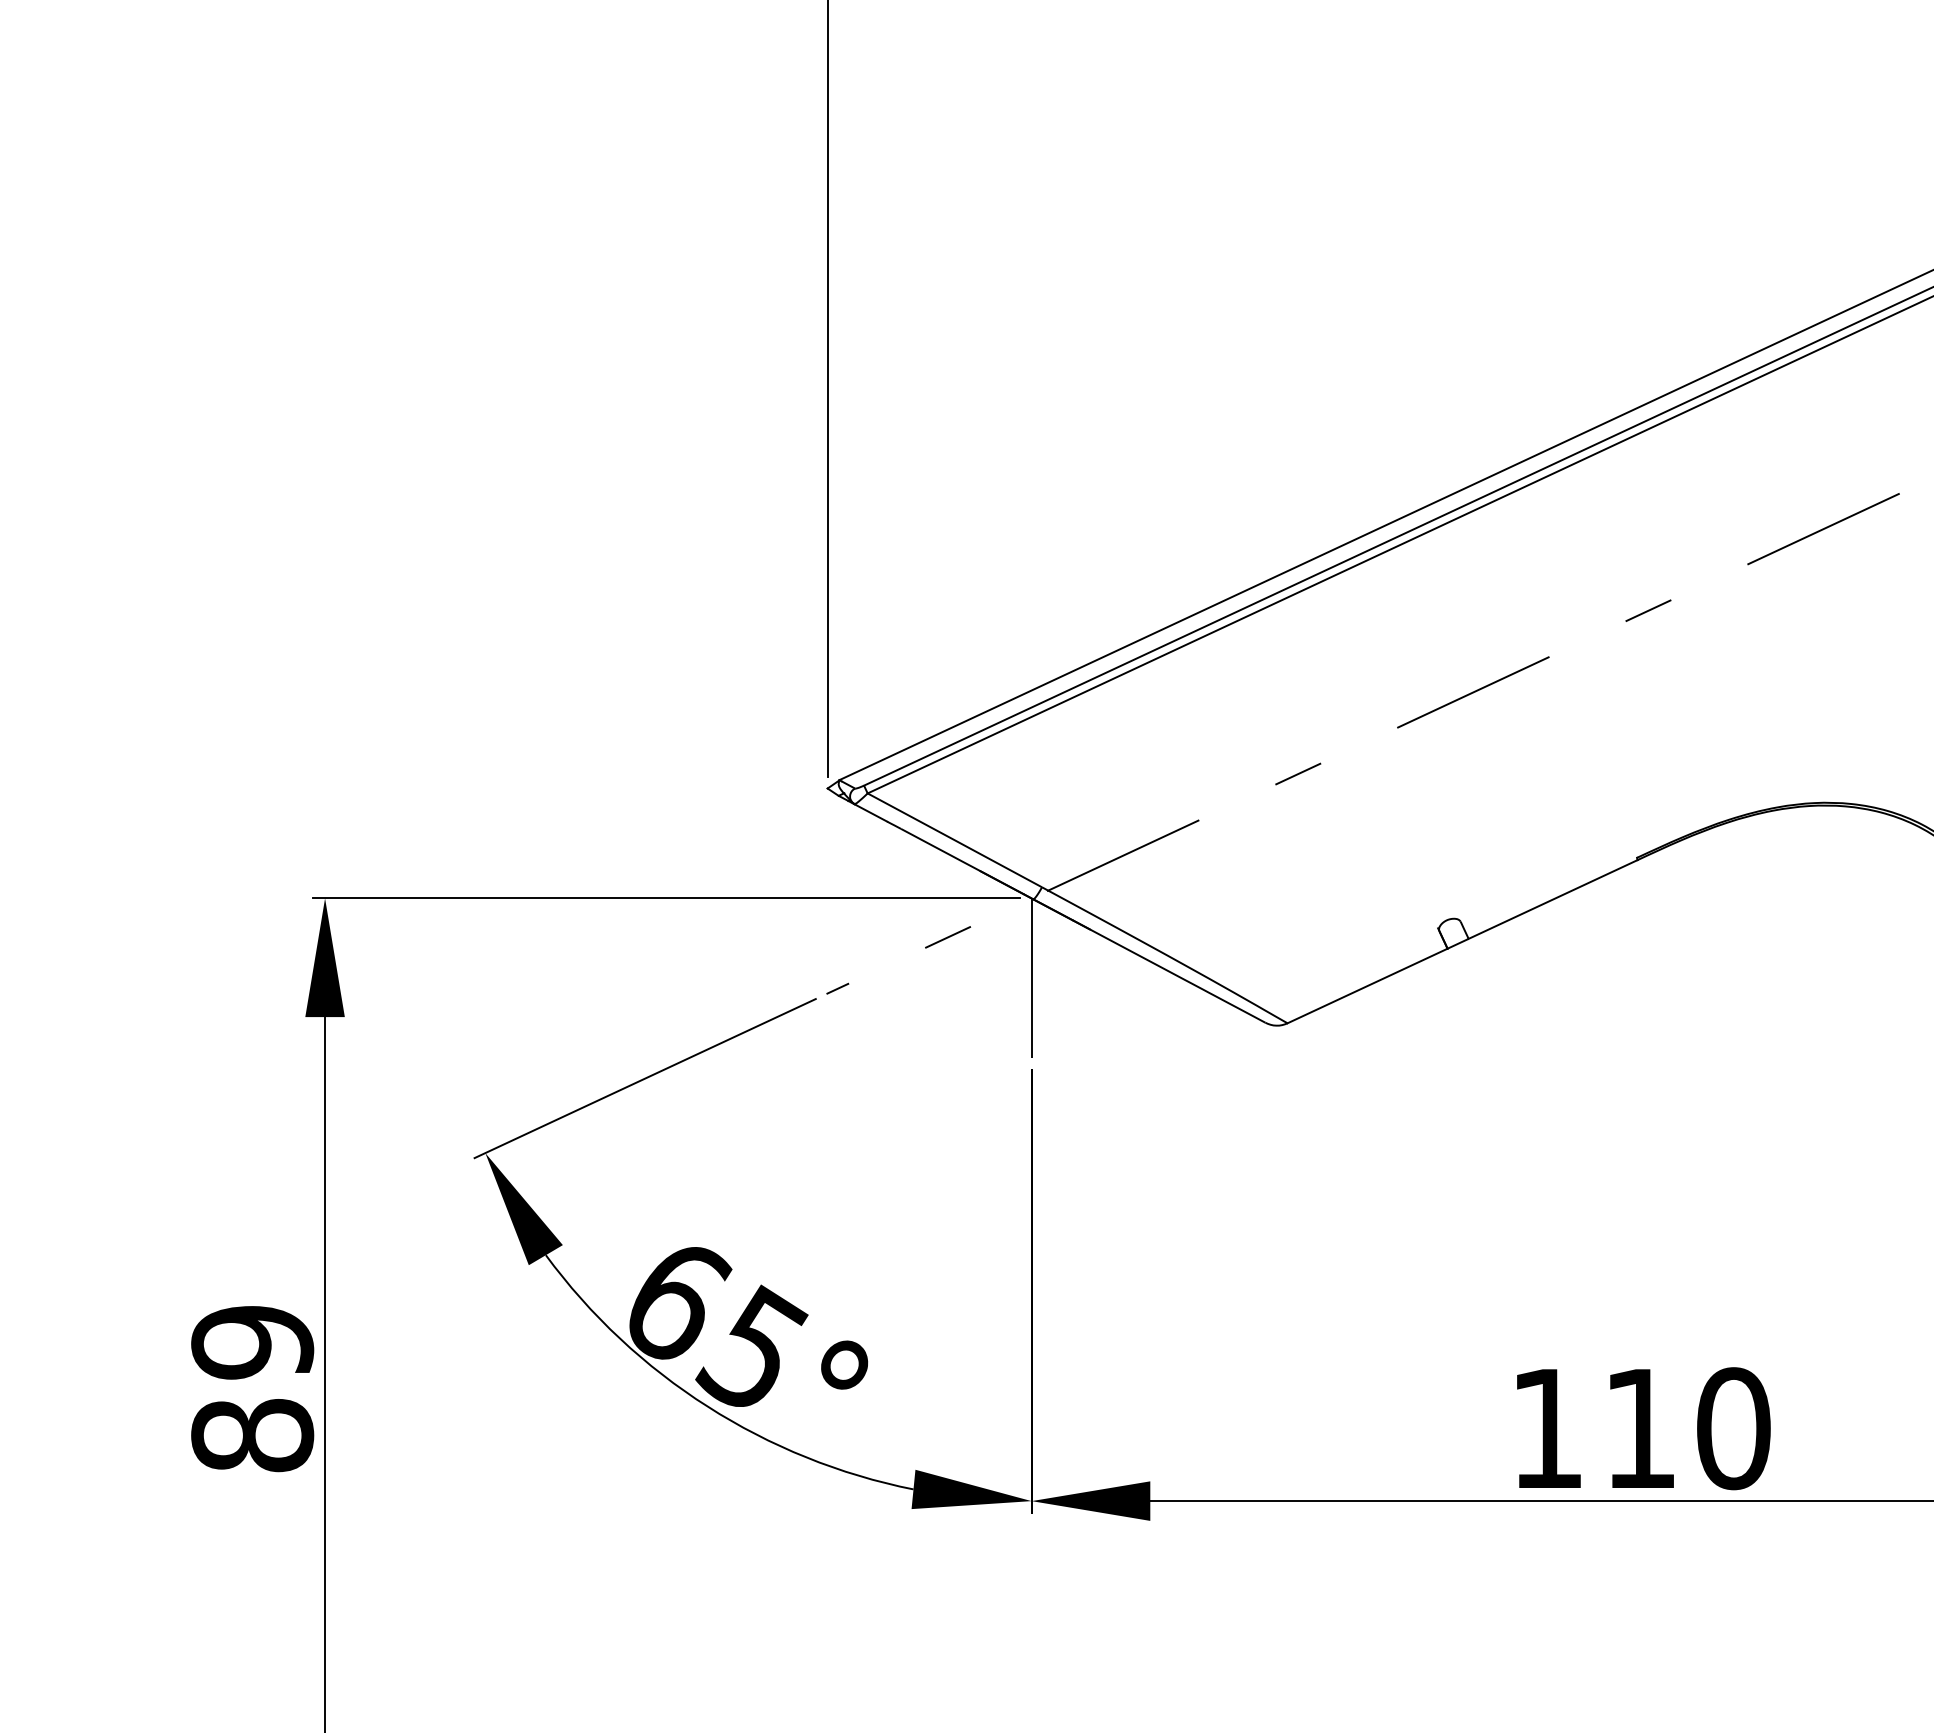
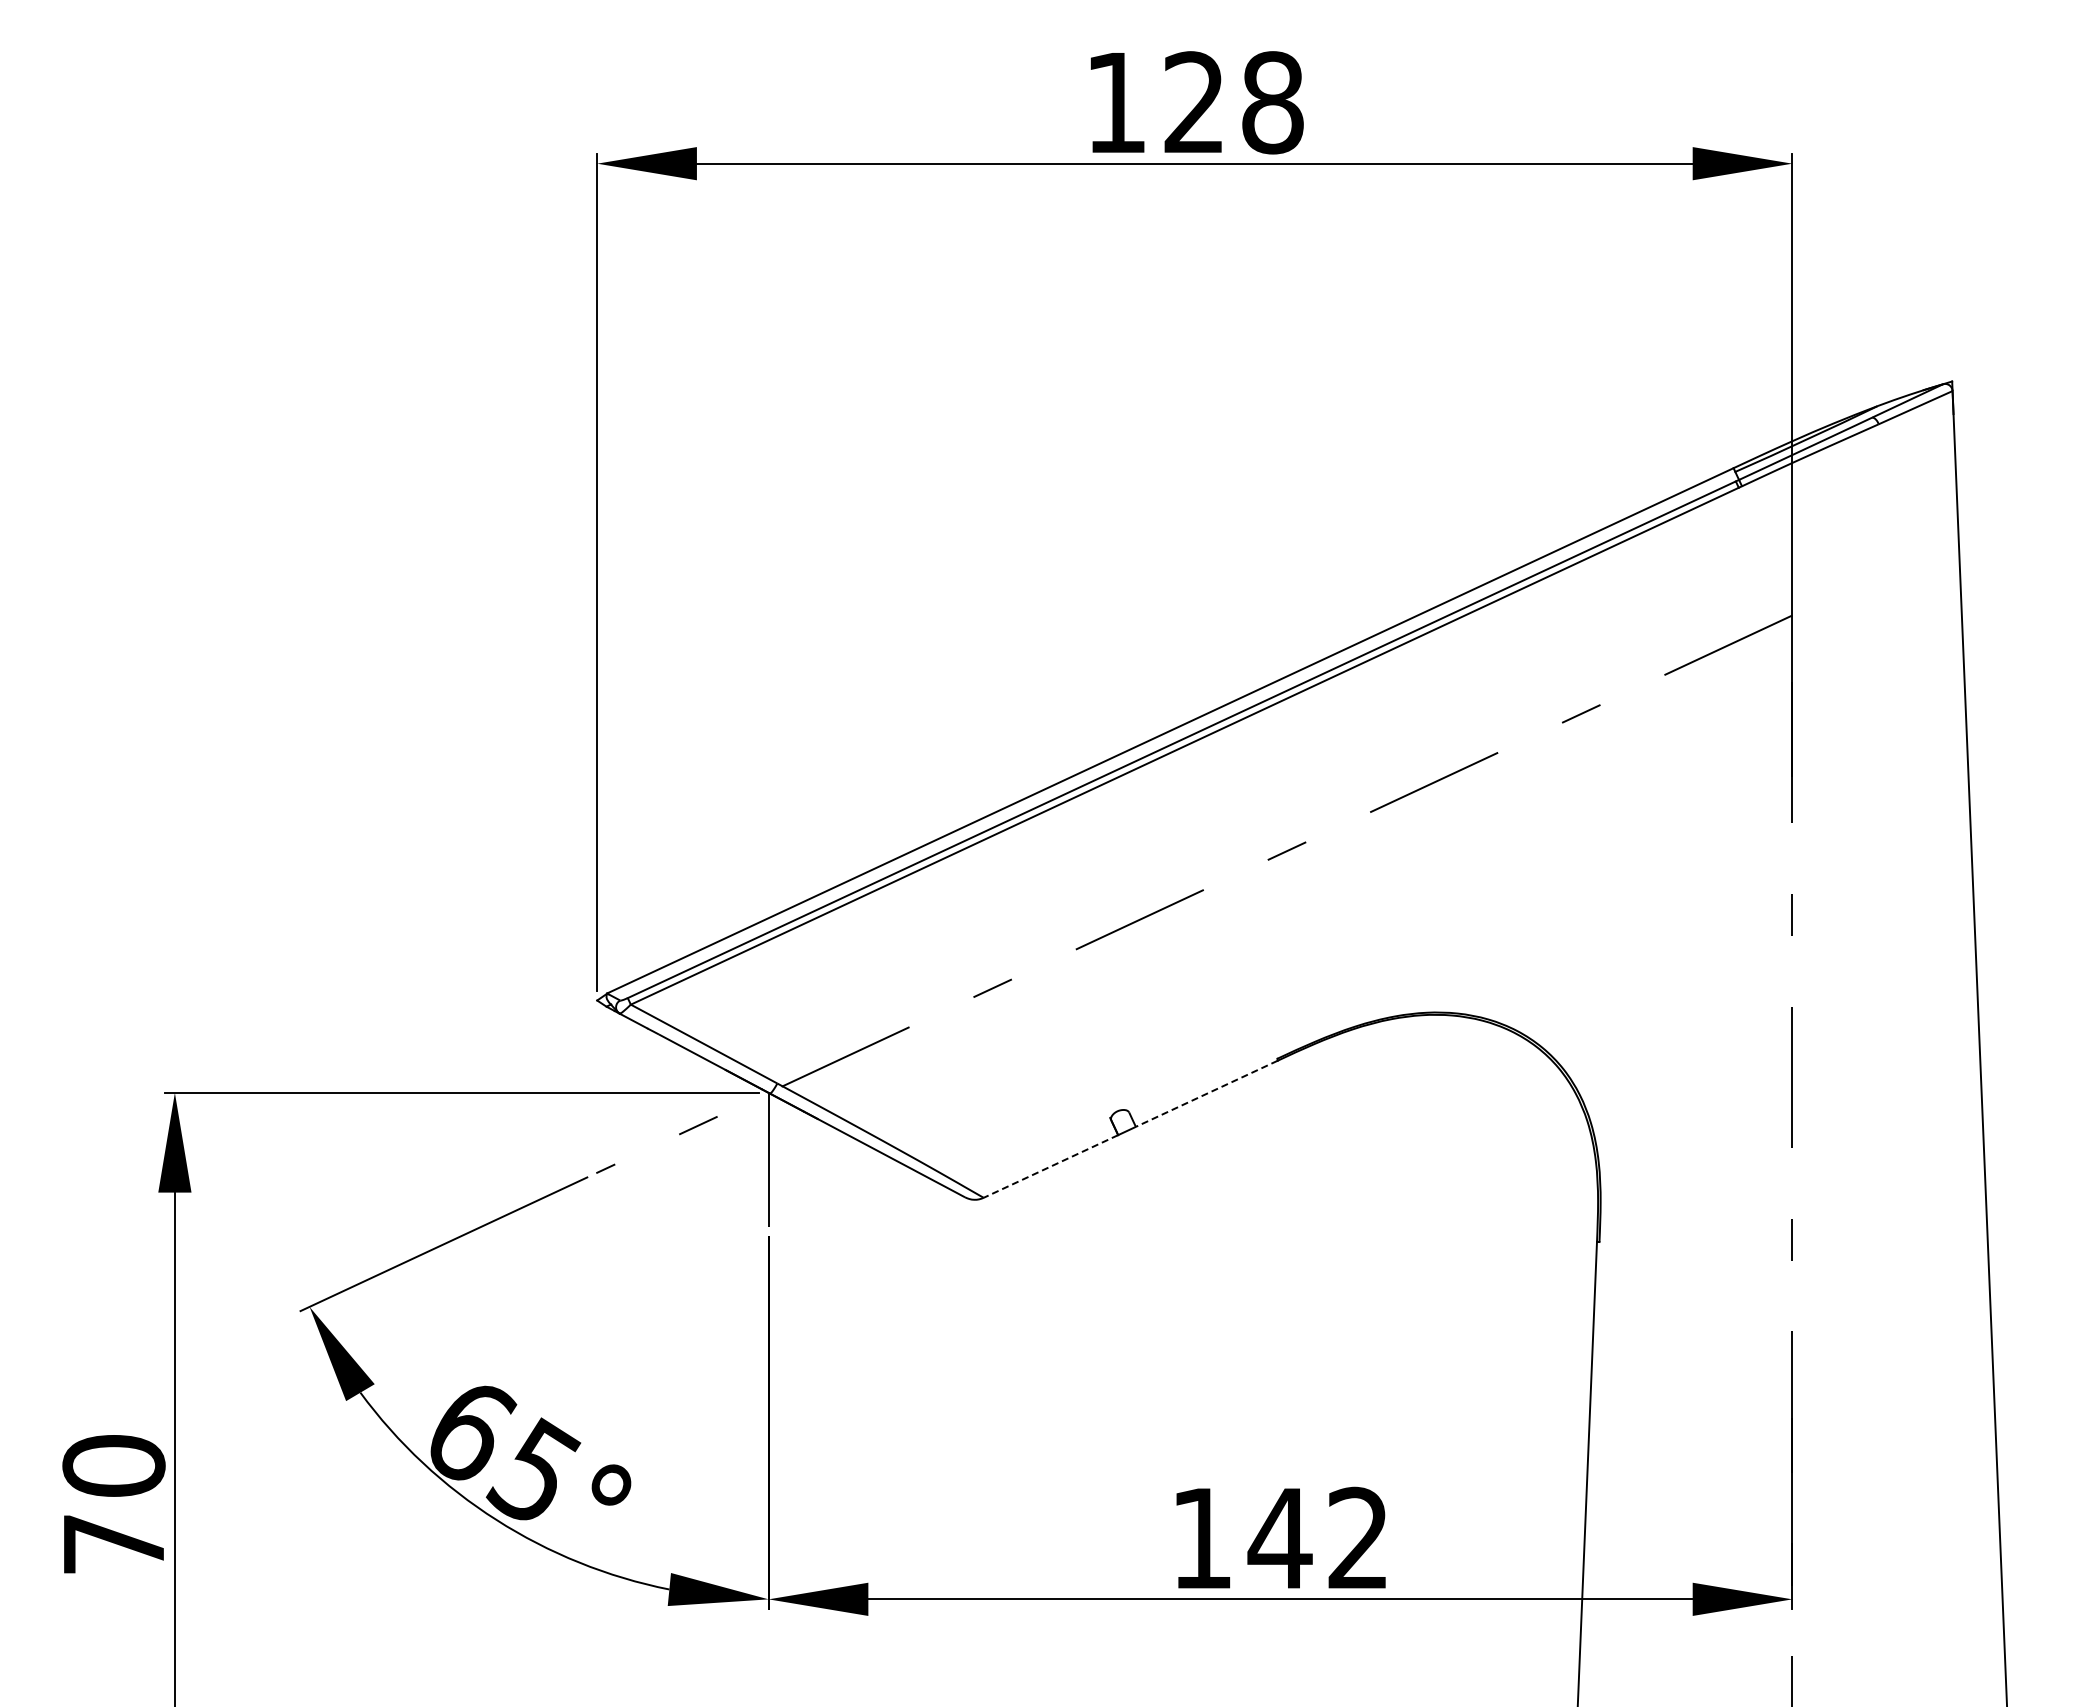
line: (1552, 900) -> (1206, 1094), solid -> dashed
line: (1367, 986) -> (1050, 1166), solid -> dashed
text: (252, 1388) -> (113, 1504), 89 -> 70
text: (1685, 1428) -> (1318, 1538), 110 -> 142

